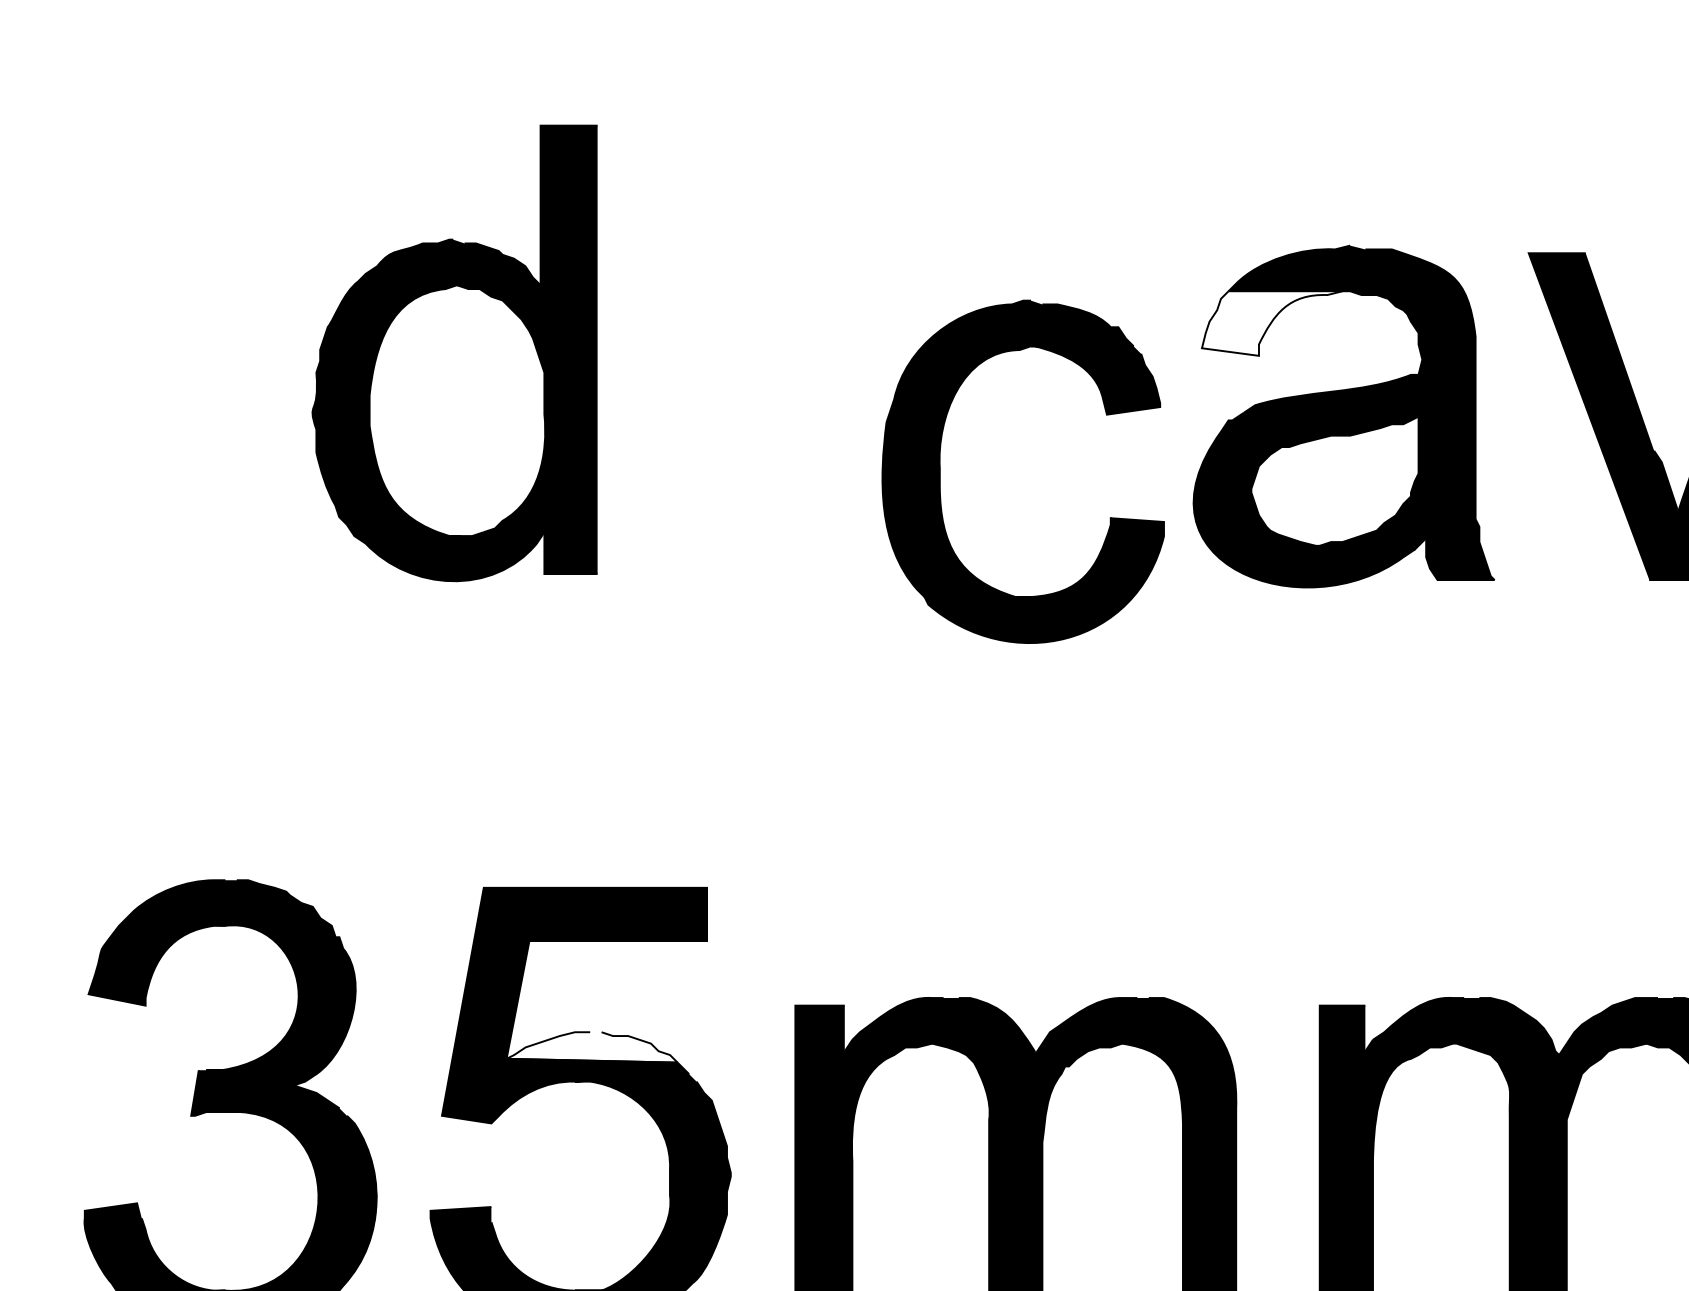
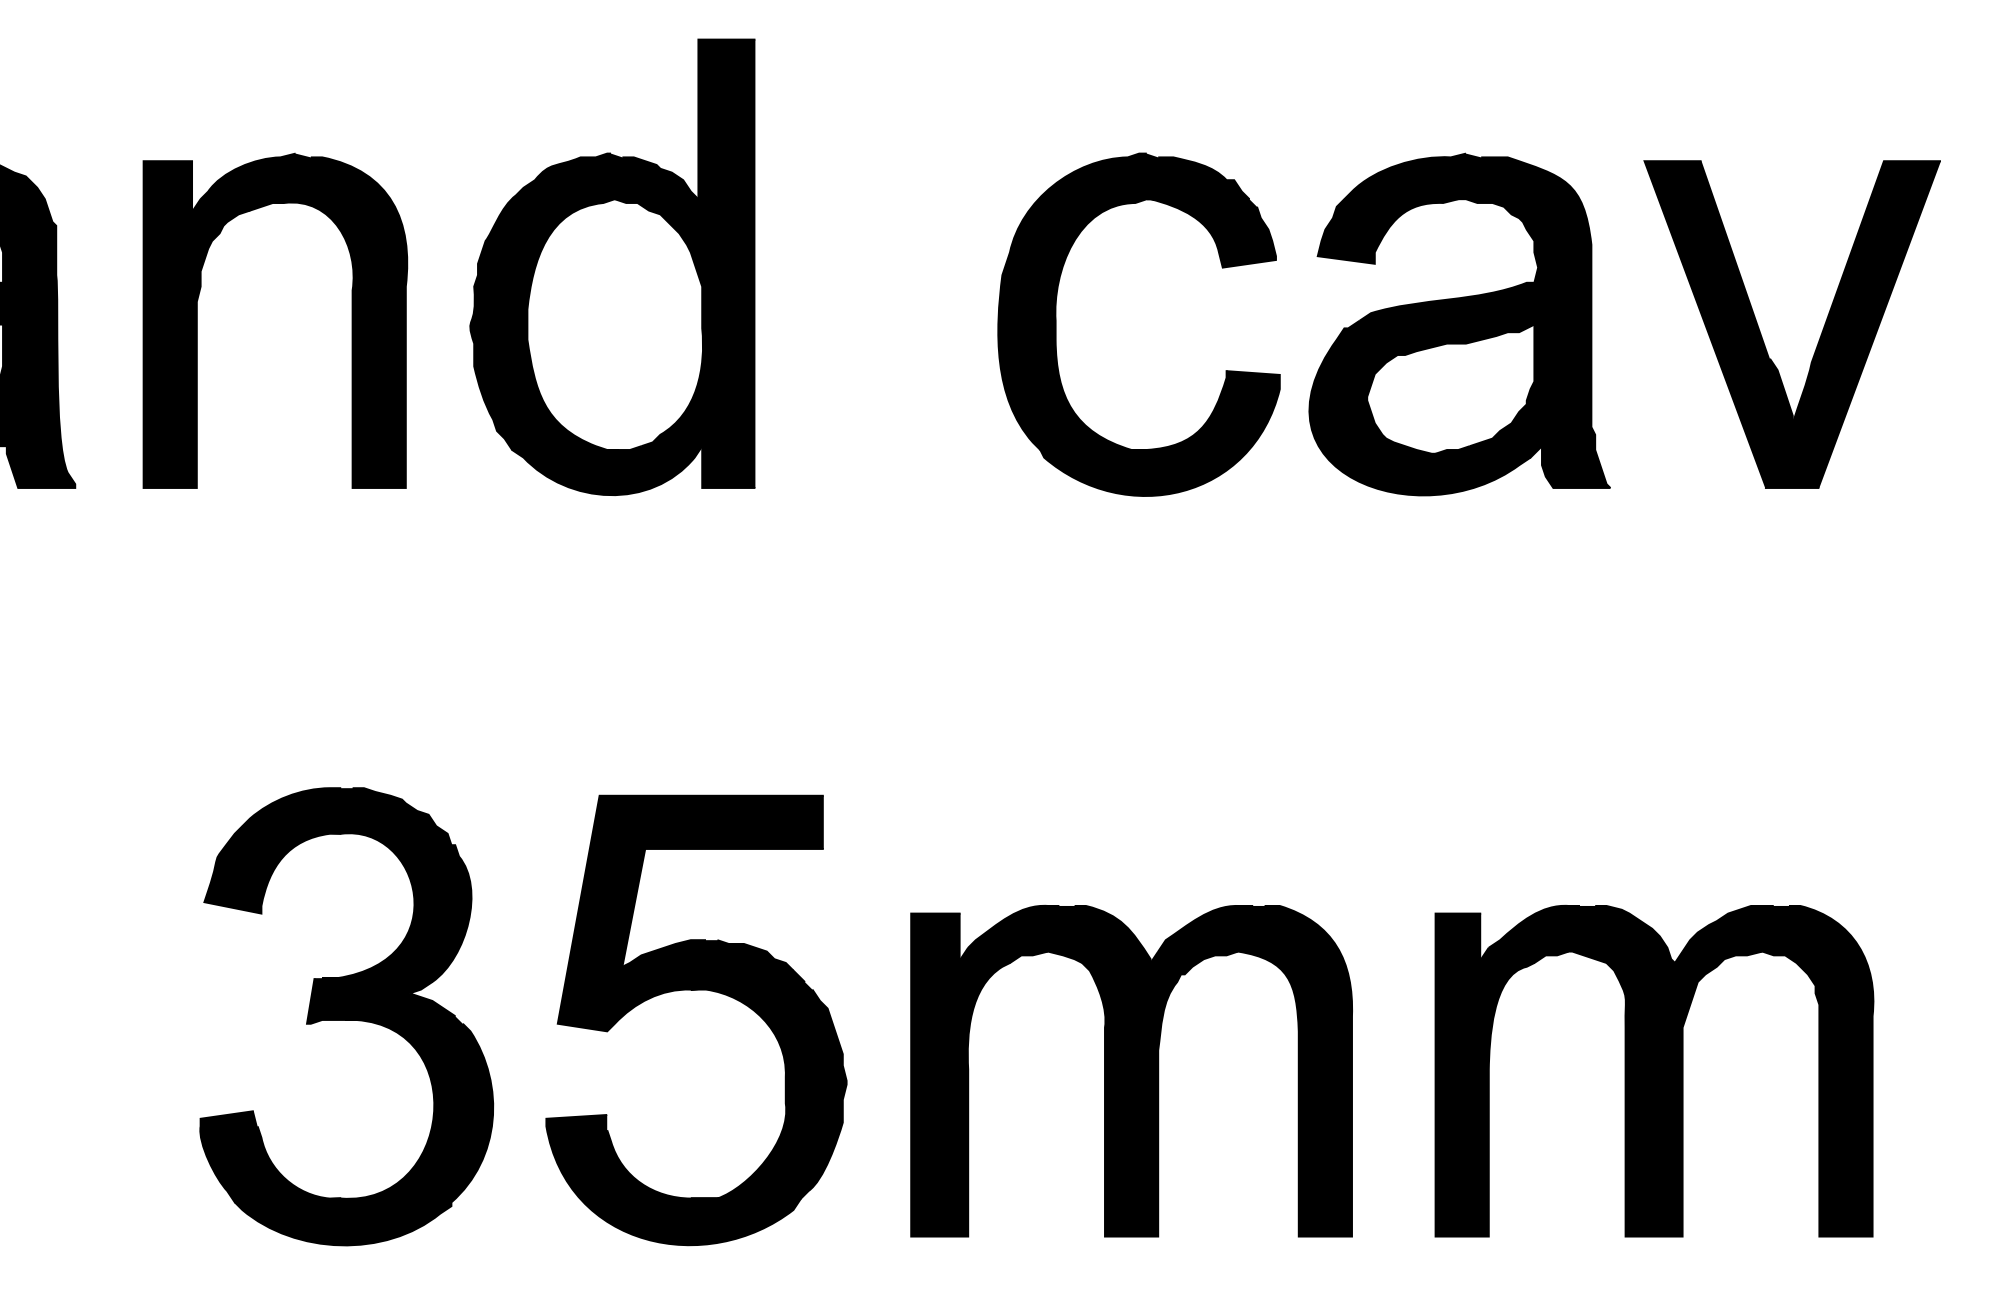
fill: (1271, 323) -> (1387, 231), added
part: (454, 352) -> (612, 266), moved
part: (235, 412) -> (351, 320), added
part: (940, 471) -> (1056, 324), moved
fill: (591, 1047) -> (707, 955), added

